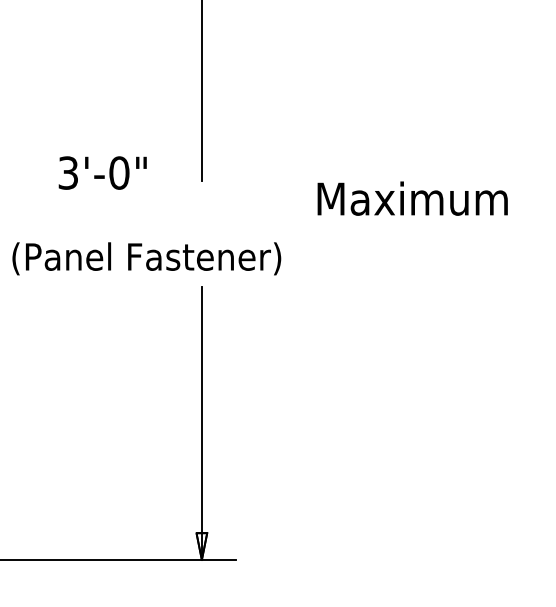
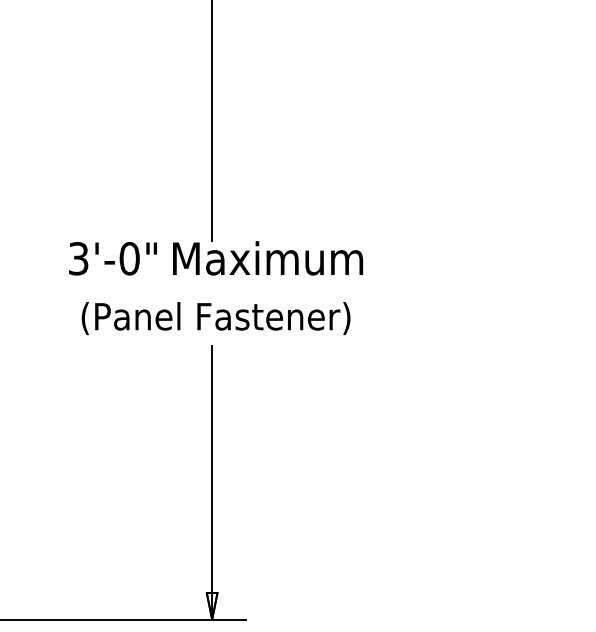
text: (102, 172) -> (112, 258), moved
text: (413, 198) -> (268, 258), moved
text: (146, 258) -> (215, 318), moved

